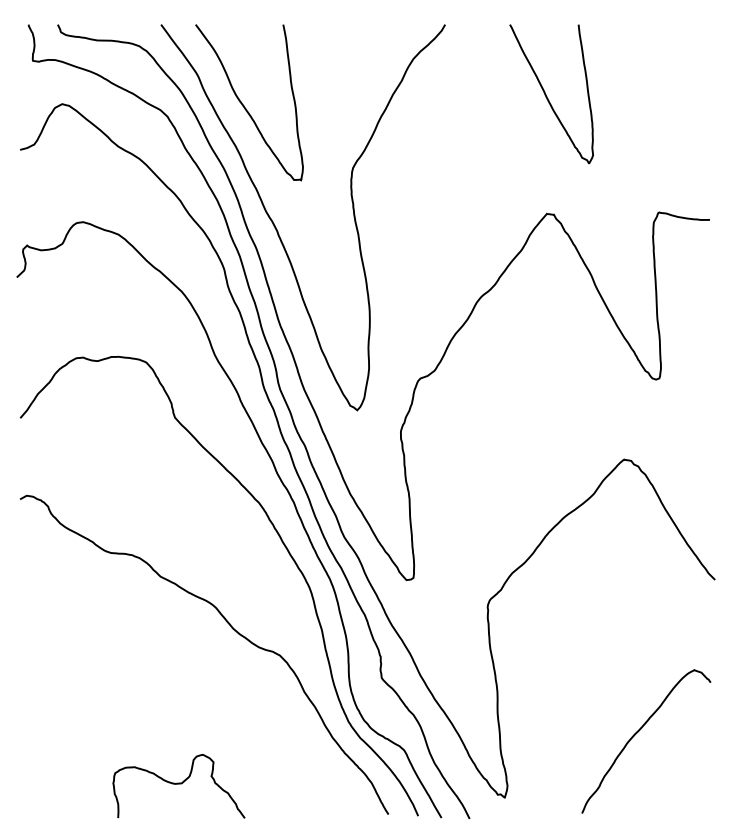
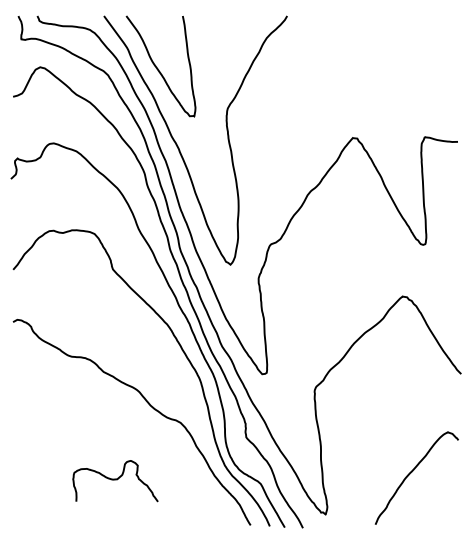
curve: (547, 96) -> (353, 62), removed
curve: (178, 785) -> (115, 480), moved

